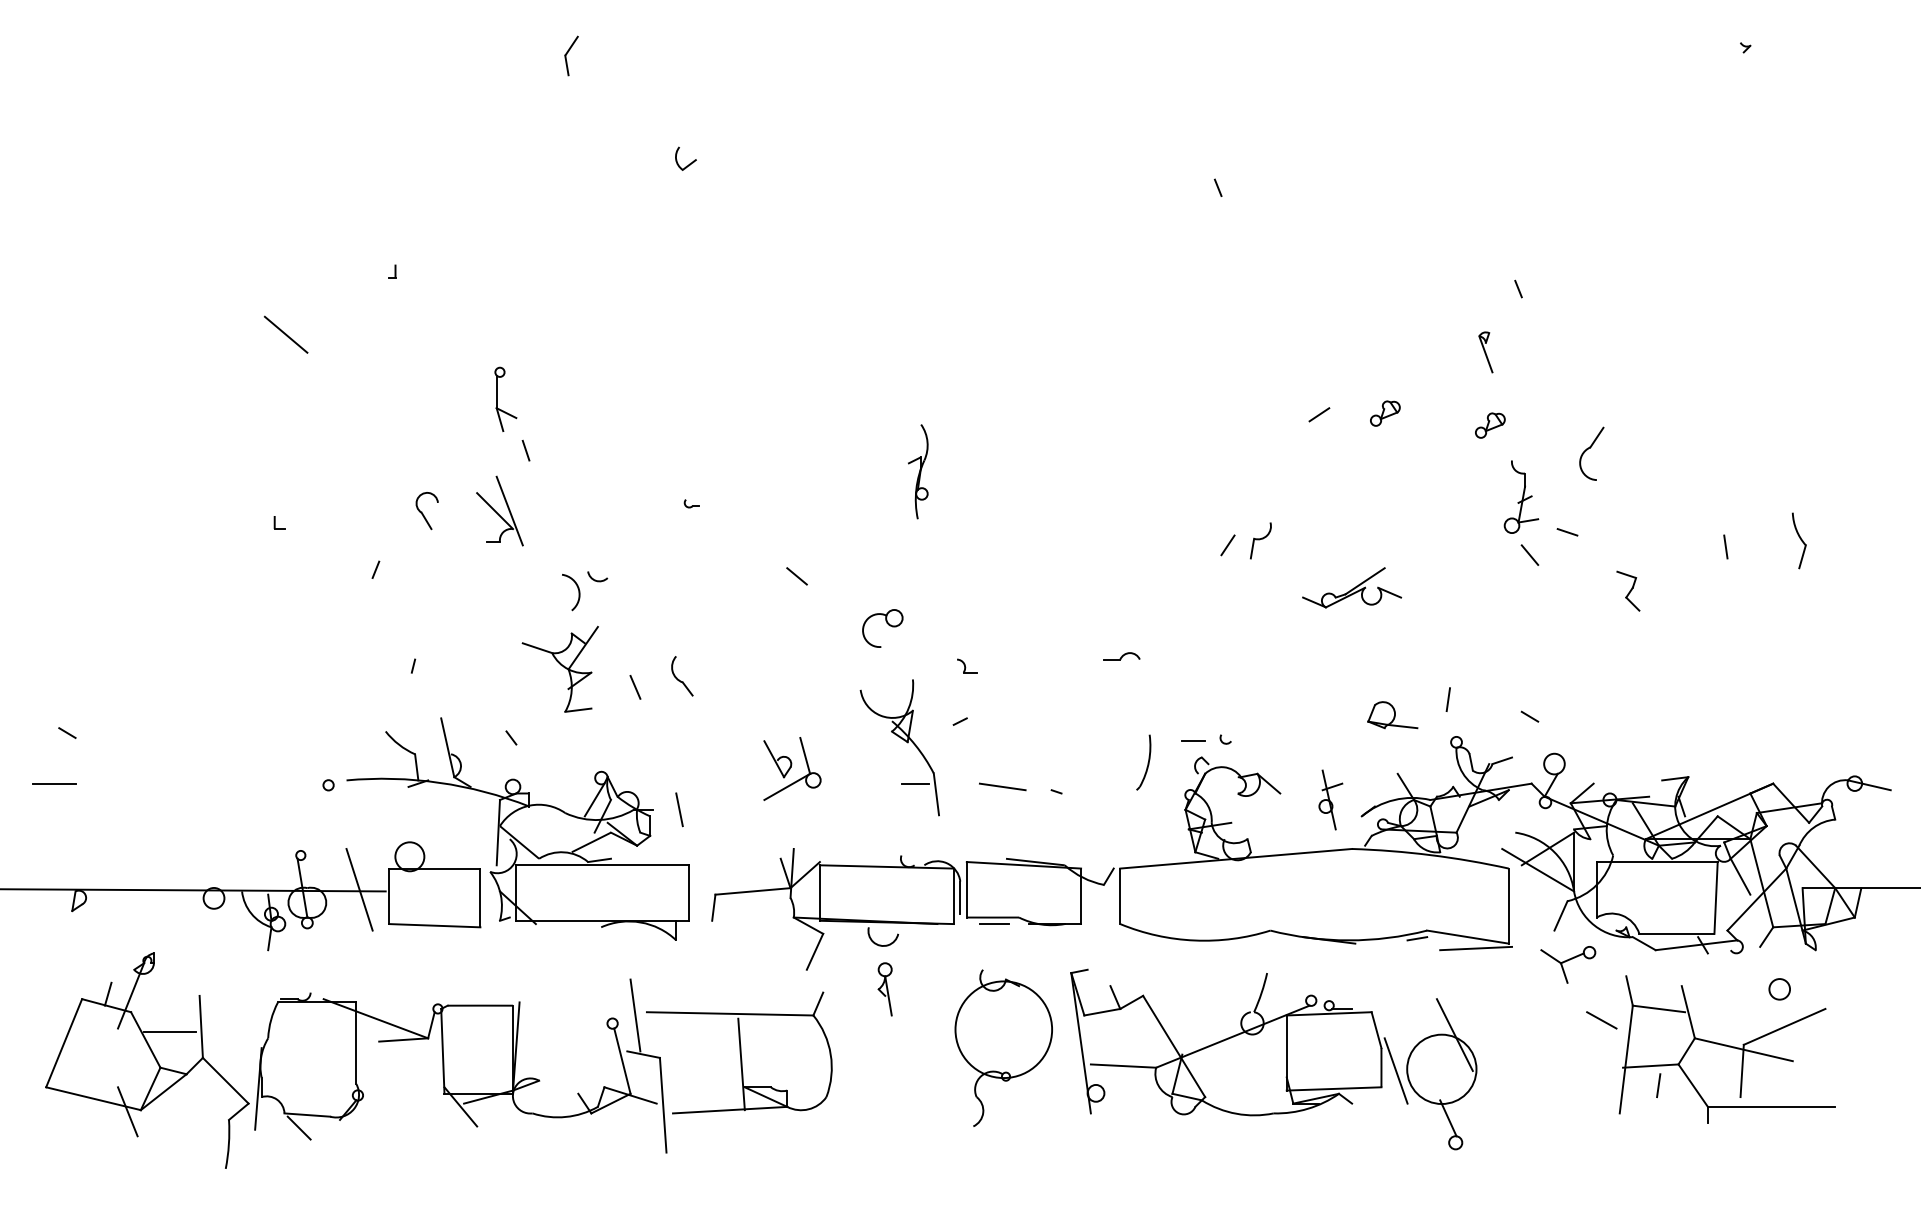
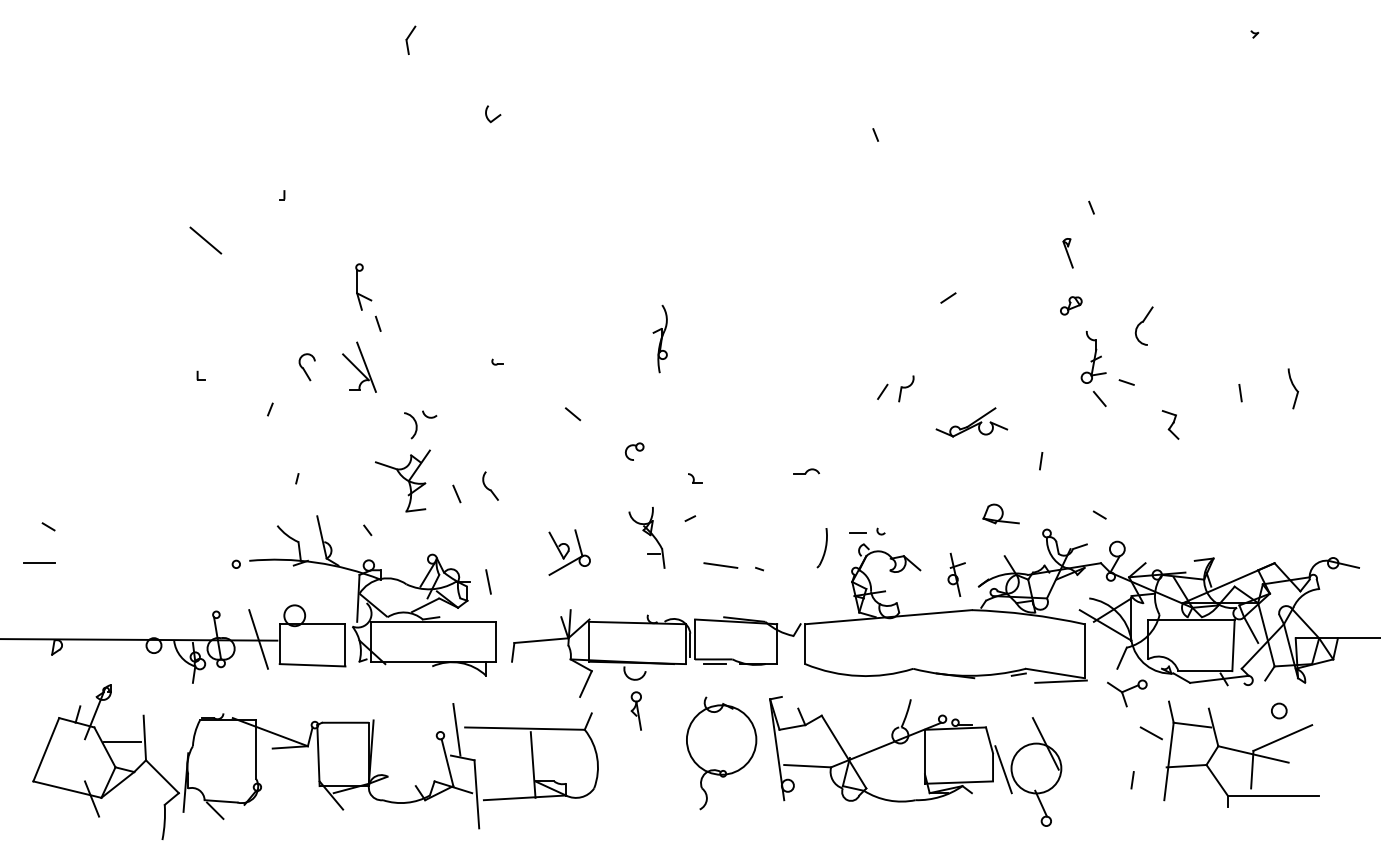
part: (1385, 413) -> (995, 297), removed
part: (882, 628) -> (634, 451), size x0.62
line: (1447, 699) -> (1040, 461), moved
part: (899, 748) -> (646, 537), size x0.62
line: (1658, 1085) -> (1132, 780), moved

